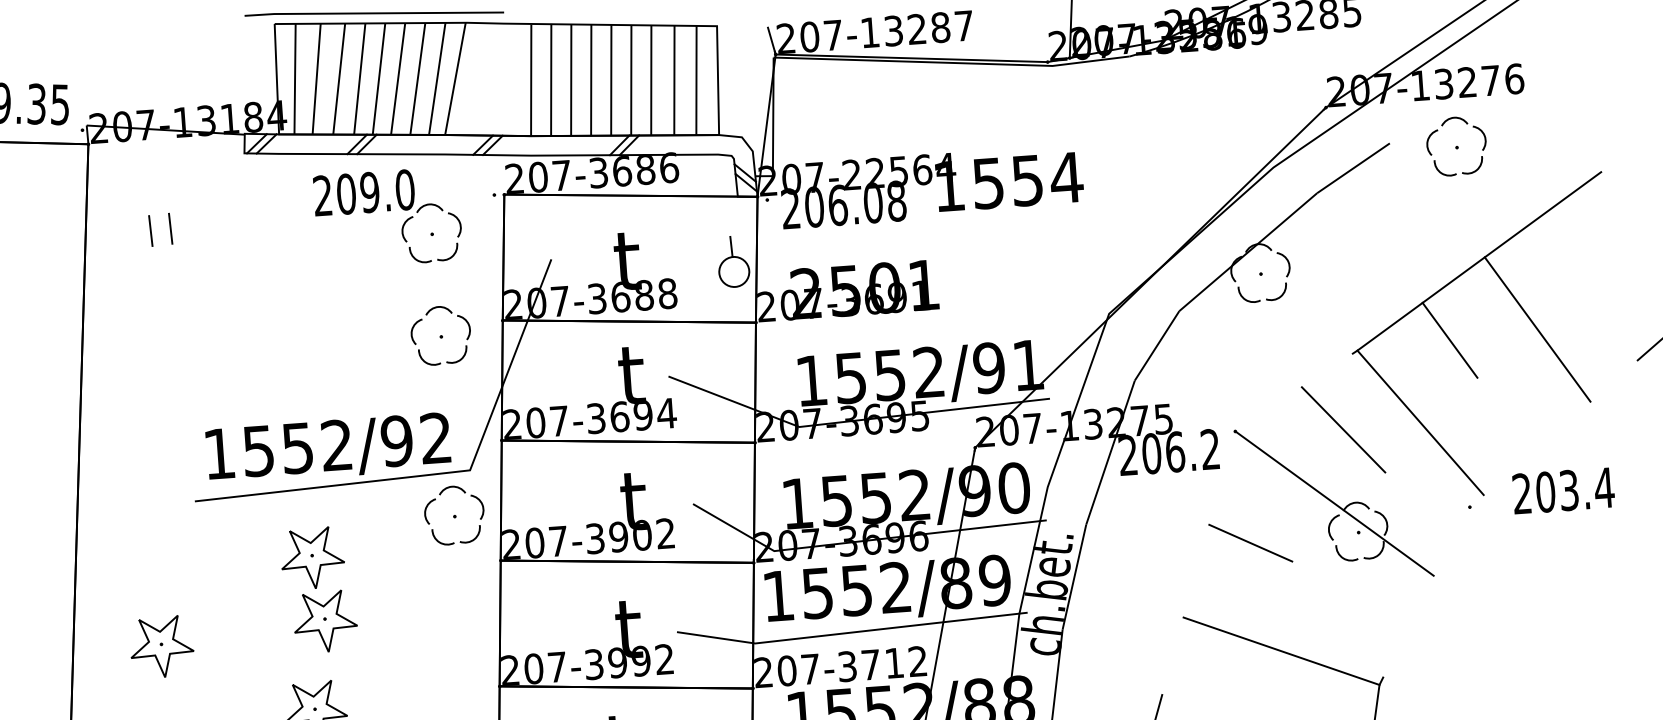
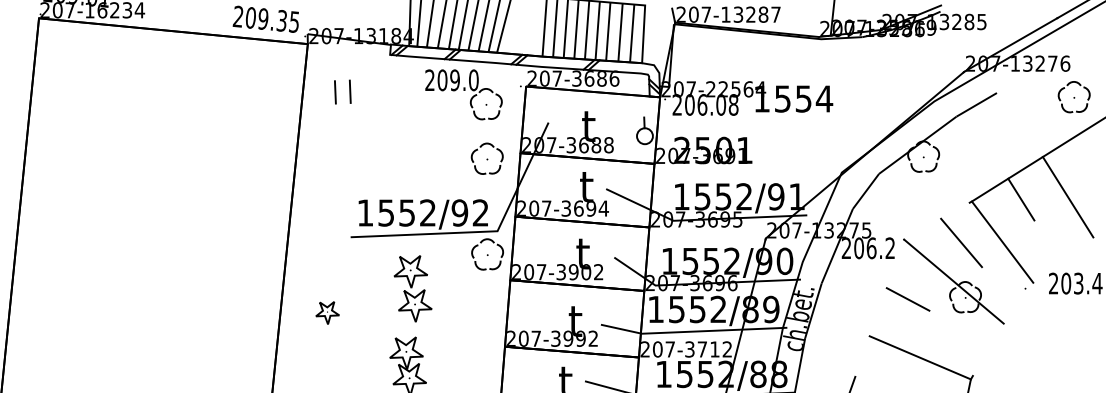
part: (1455, 147) -> (1073, 97), moved
part: (160, 230) -> (342, 92), size x1.4
part: (161, 645) -> (327, 312), size x0.7

